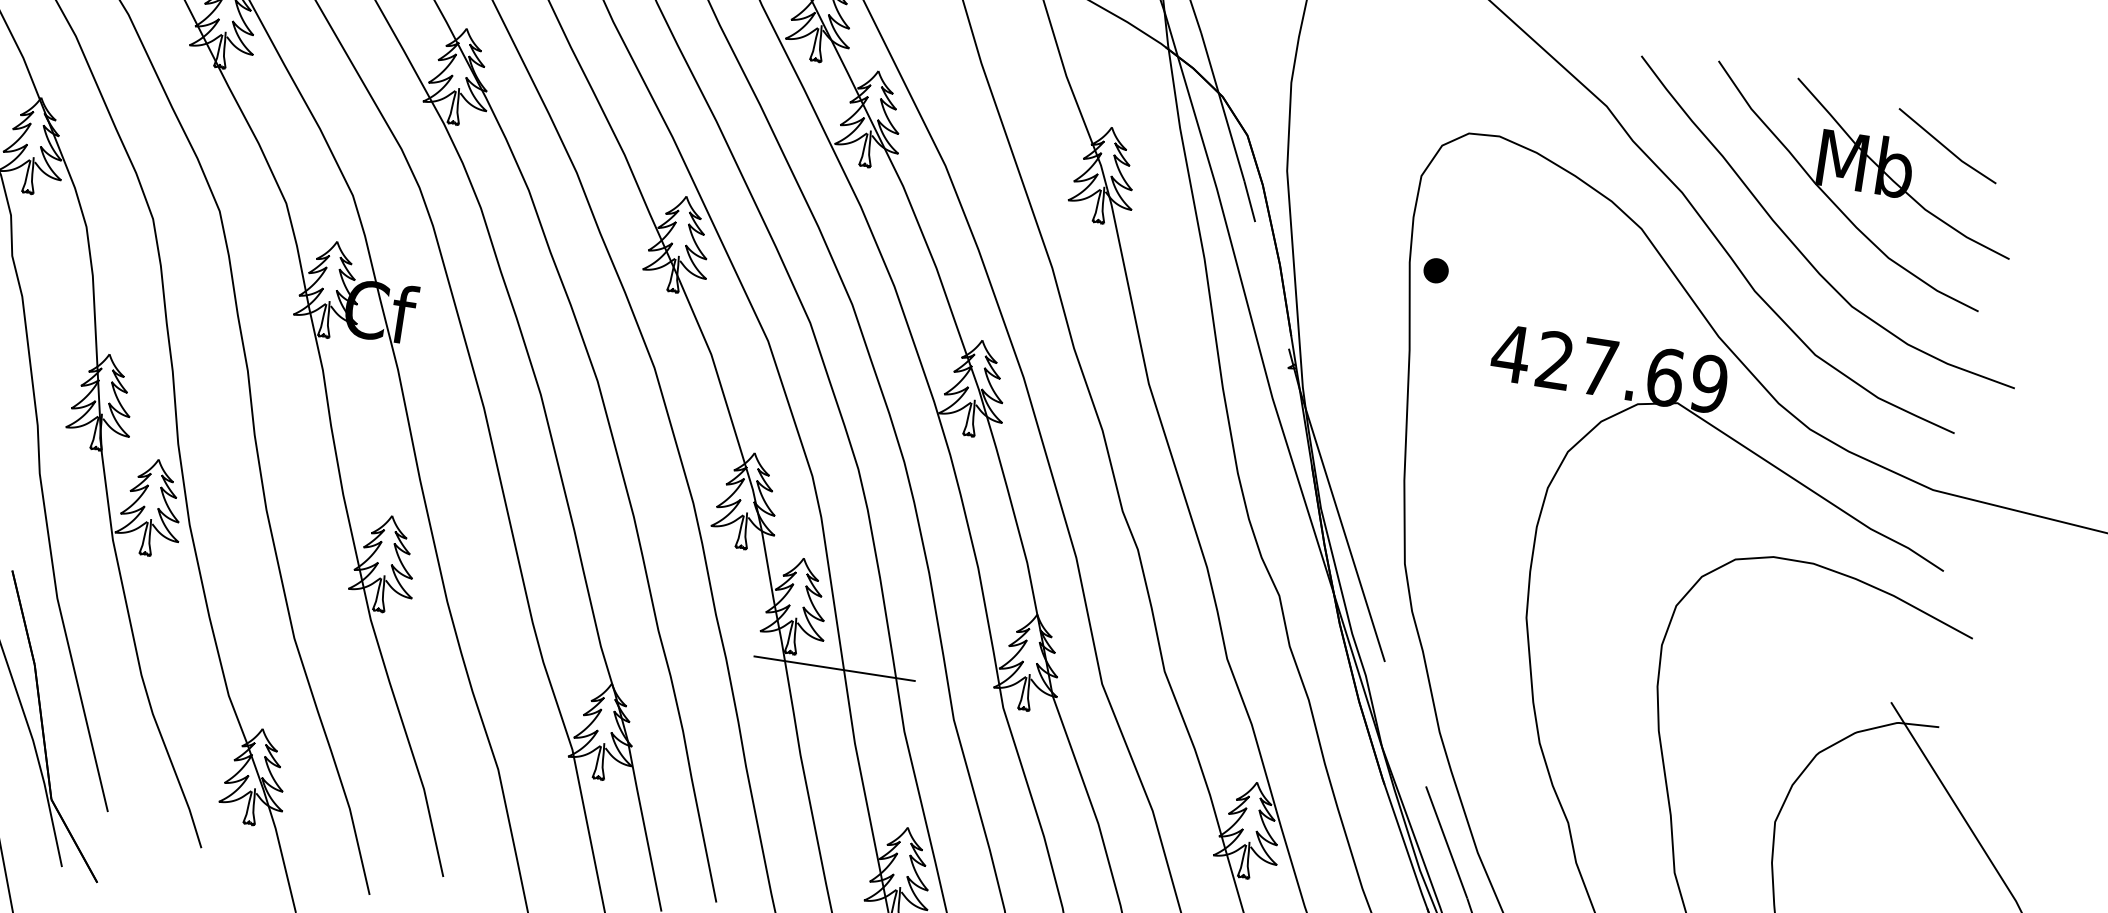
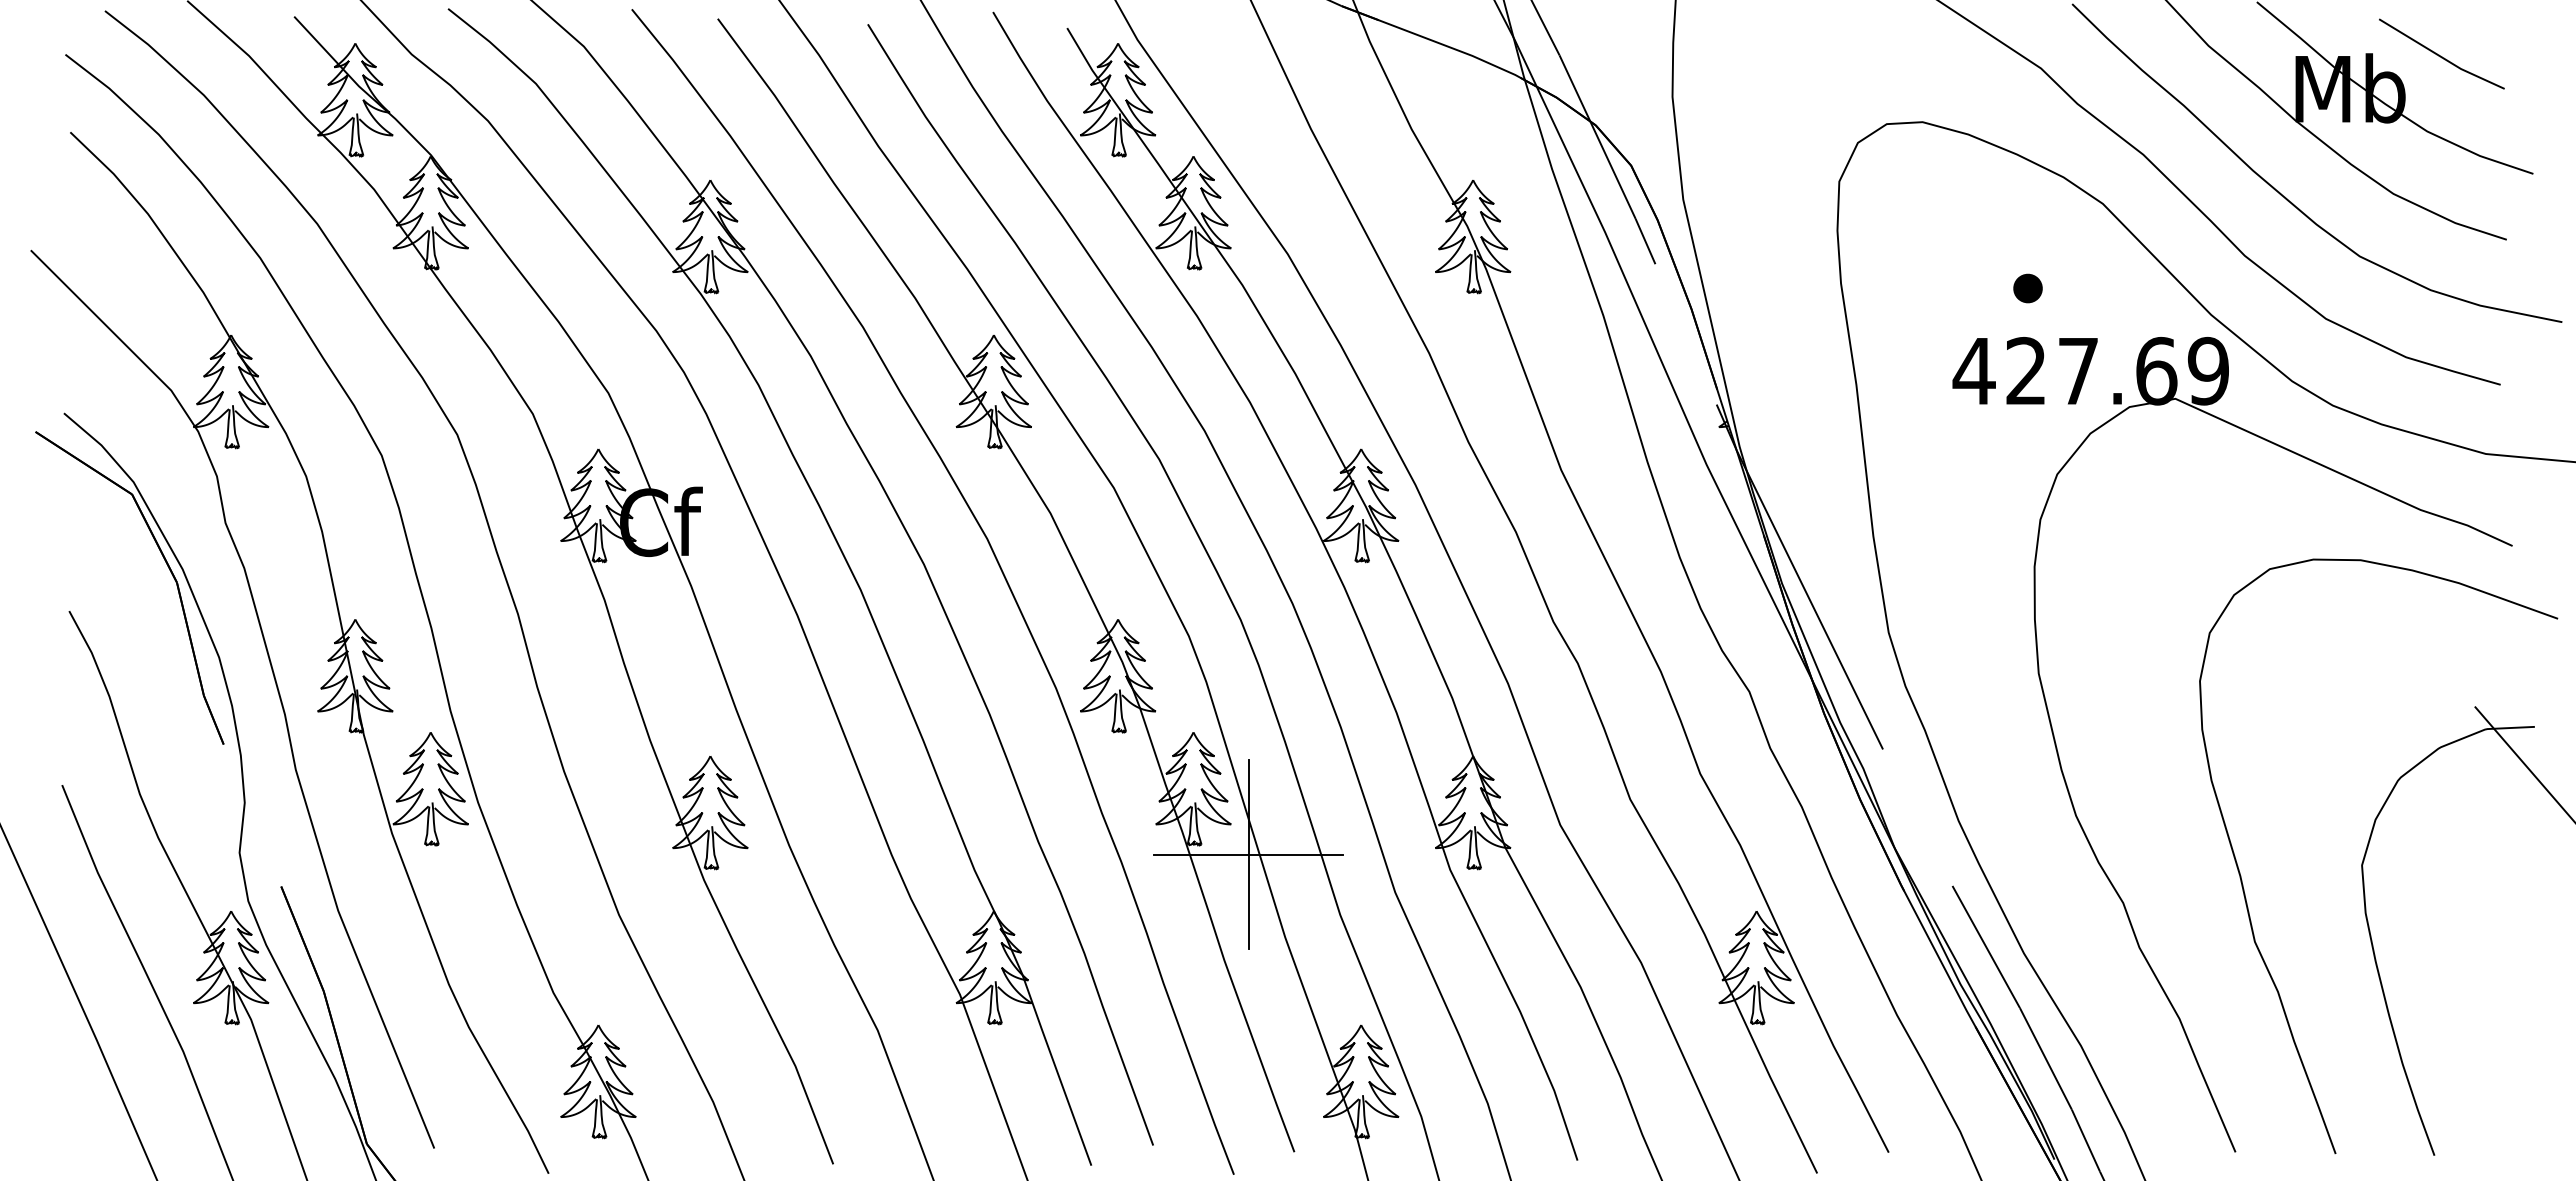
part: (1435, 270) -> (2027, 288), moved
line: (834, 668) -> (1248, 854), added

